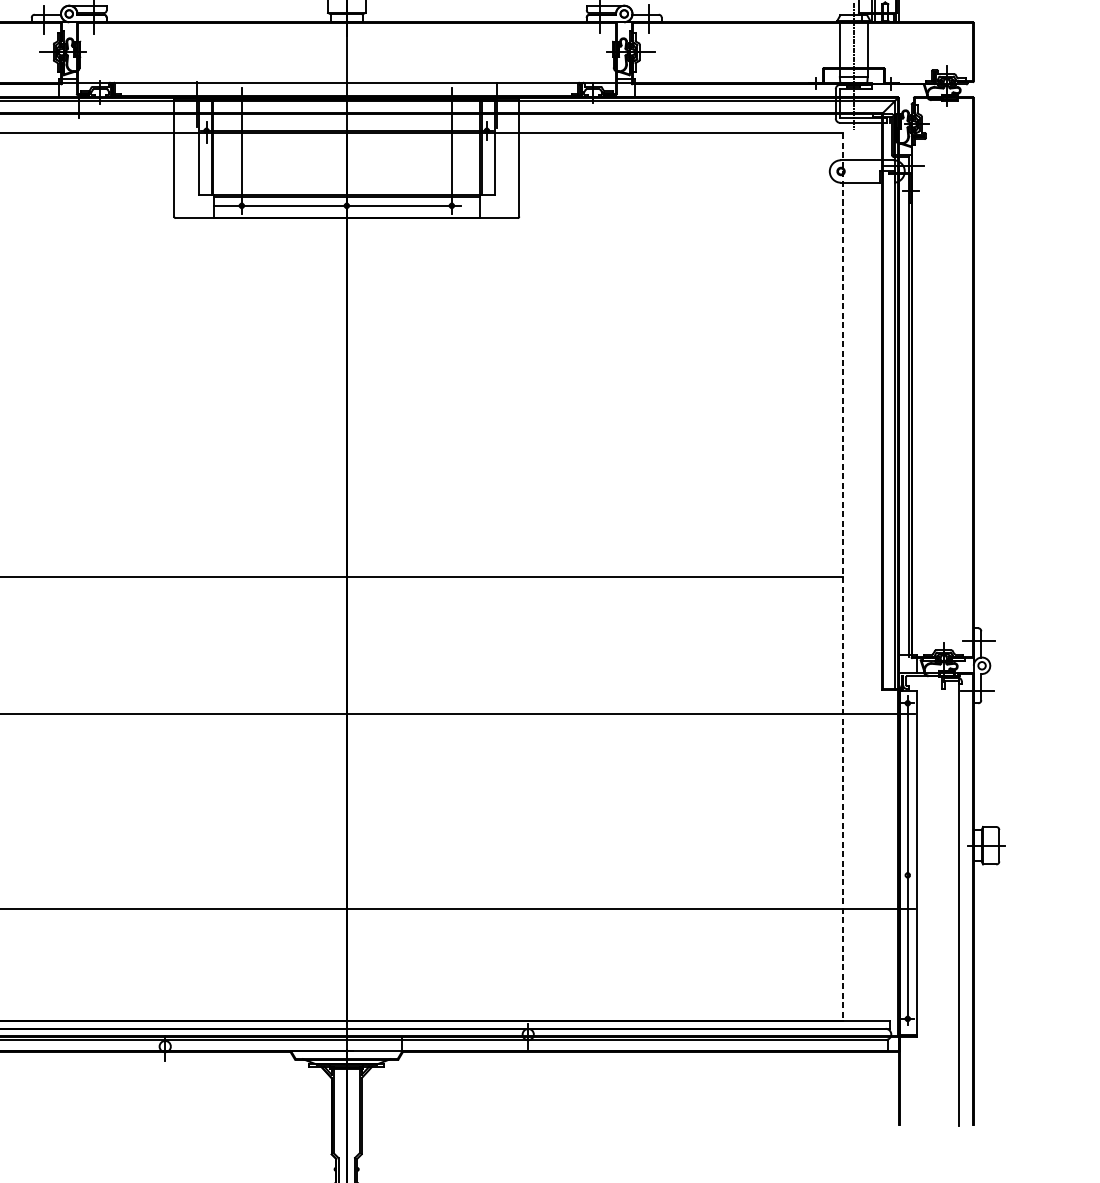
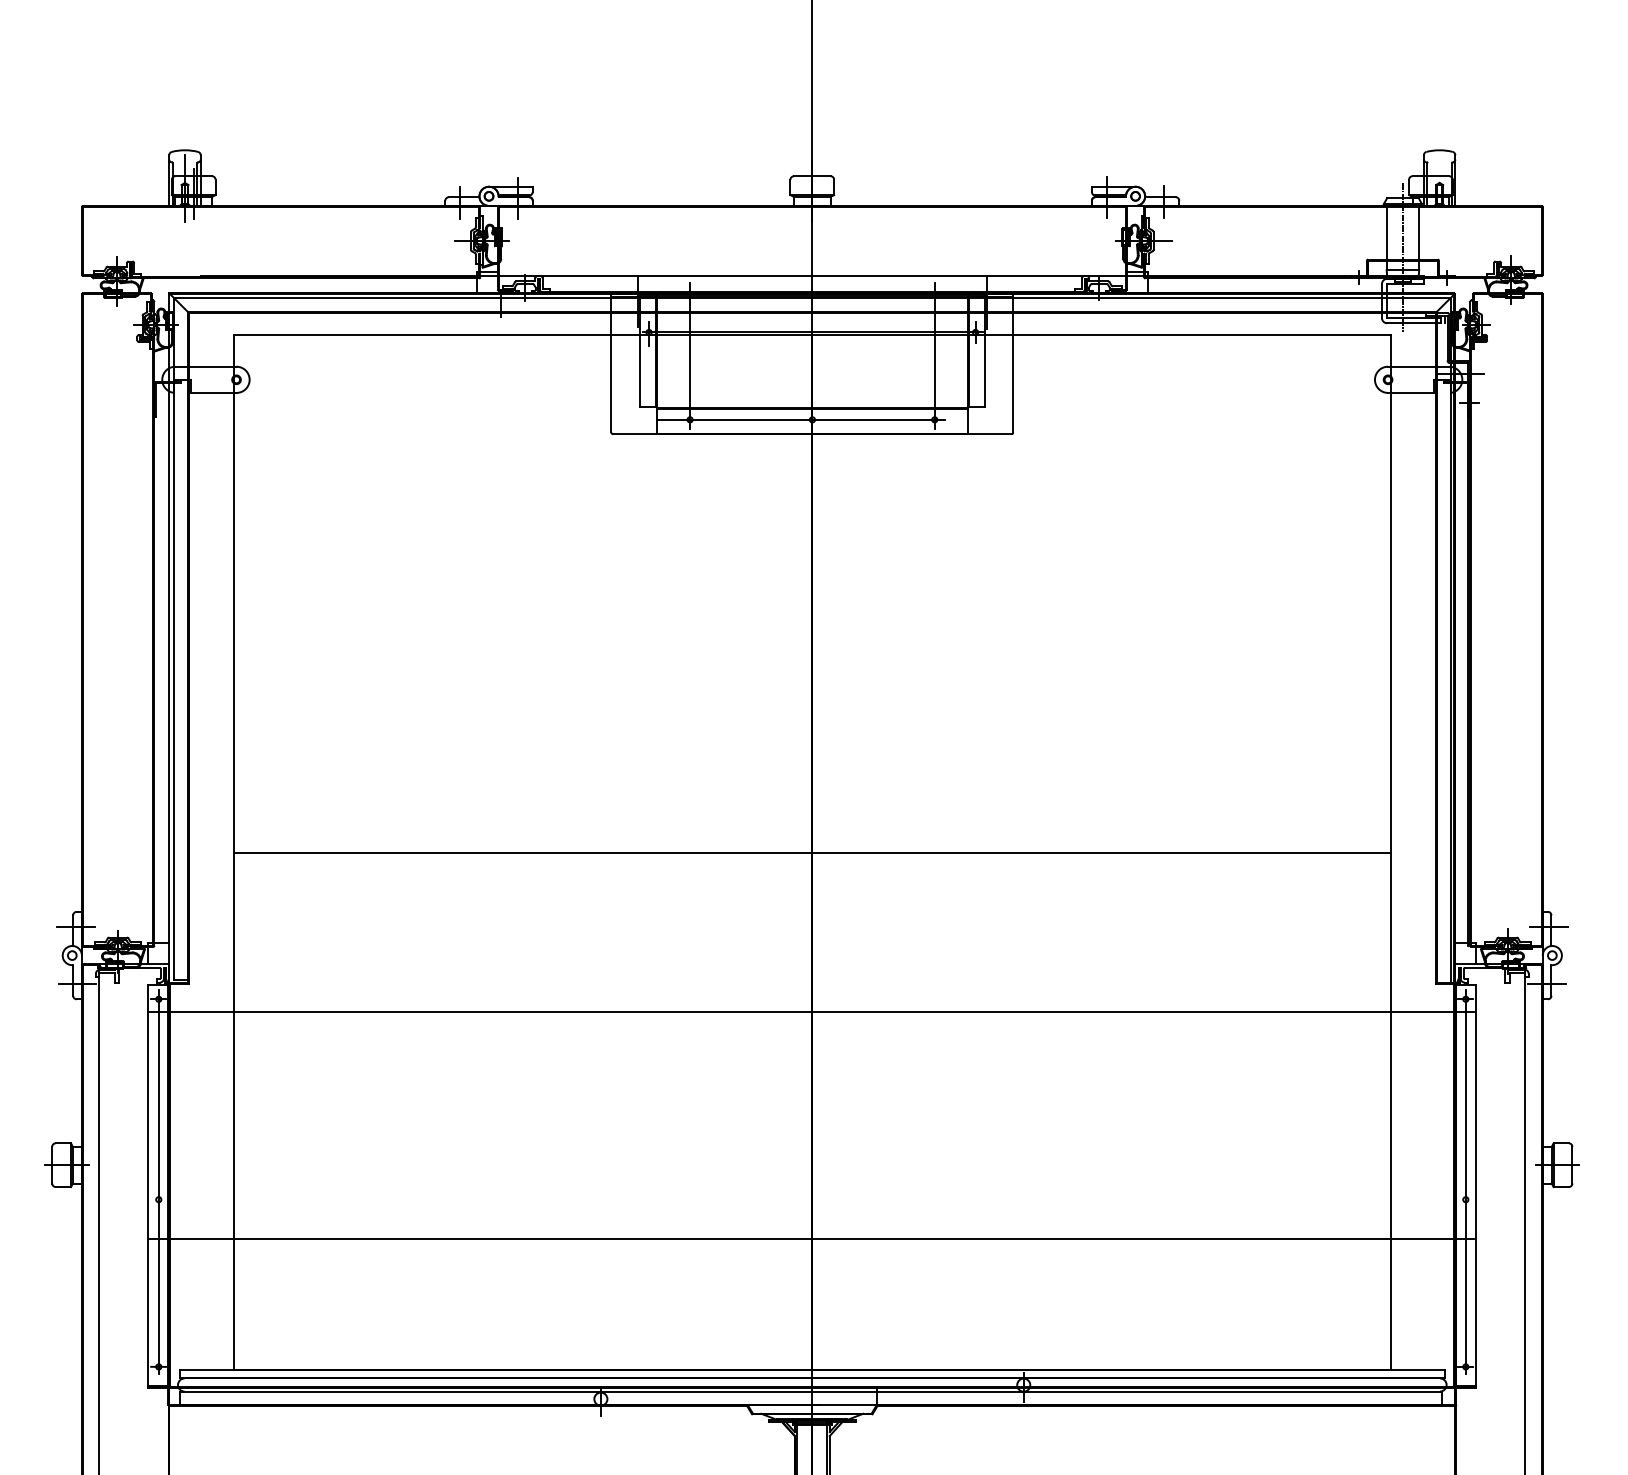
line: (843, 578) -> (1390, 853), dashed -> solid

